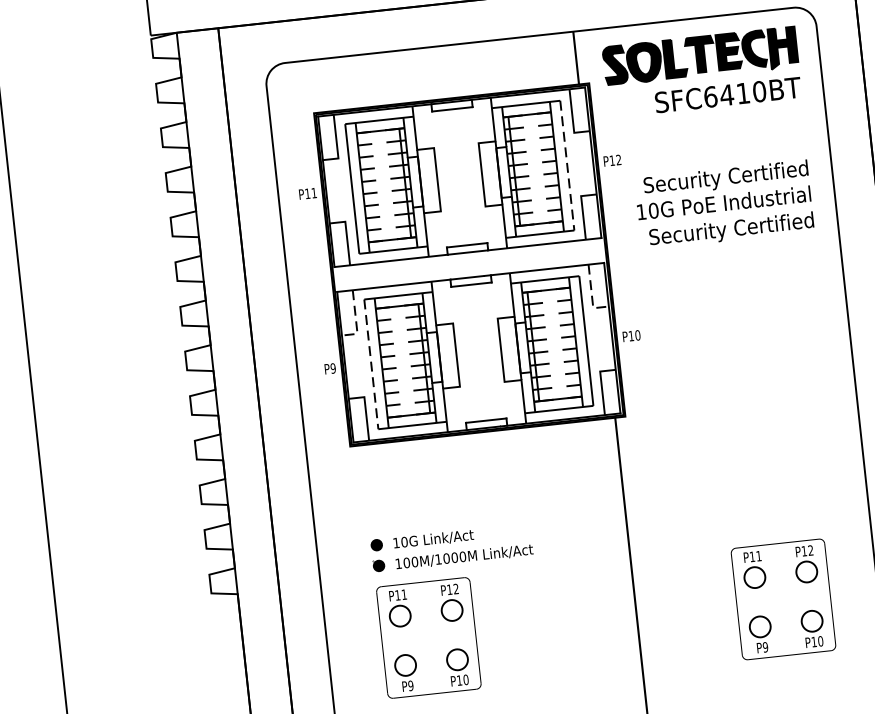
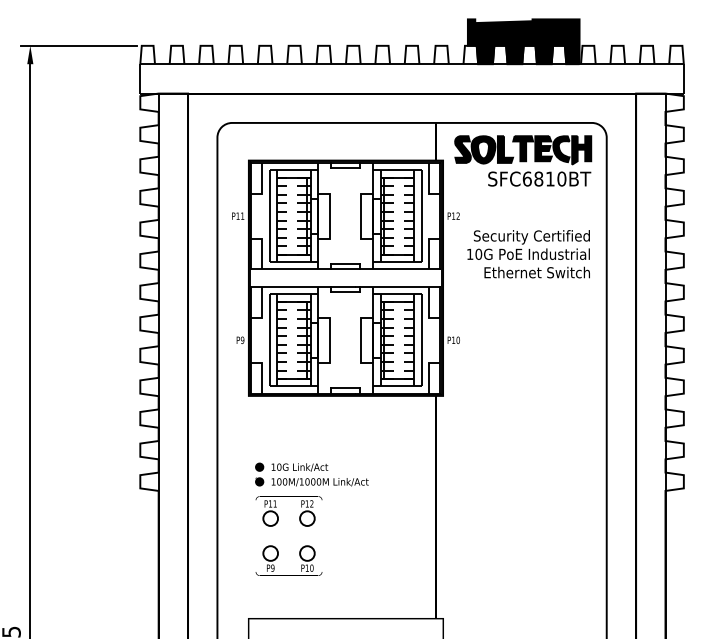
text: (726, 94) -> (538, 178), SFC6410BT -> SFC6810BT
line: (566, 166) -> (421, 216), dashed -> solid
text: (731, 229) -> (531, 273), Security Certified -> Ethernet Switch
line: (592, 294) -> (429, 308), dashed -> solid
line: (356, 320) -> (262, 308), dashed -> solid
line: (371, 364) -> (269, 340), dashed -> solid
part: (765, 583) -> (528, 523), removed

